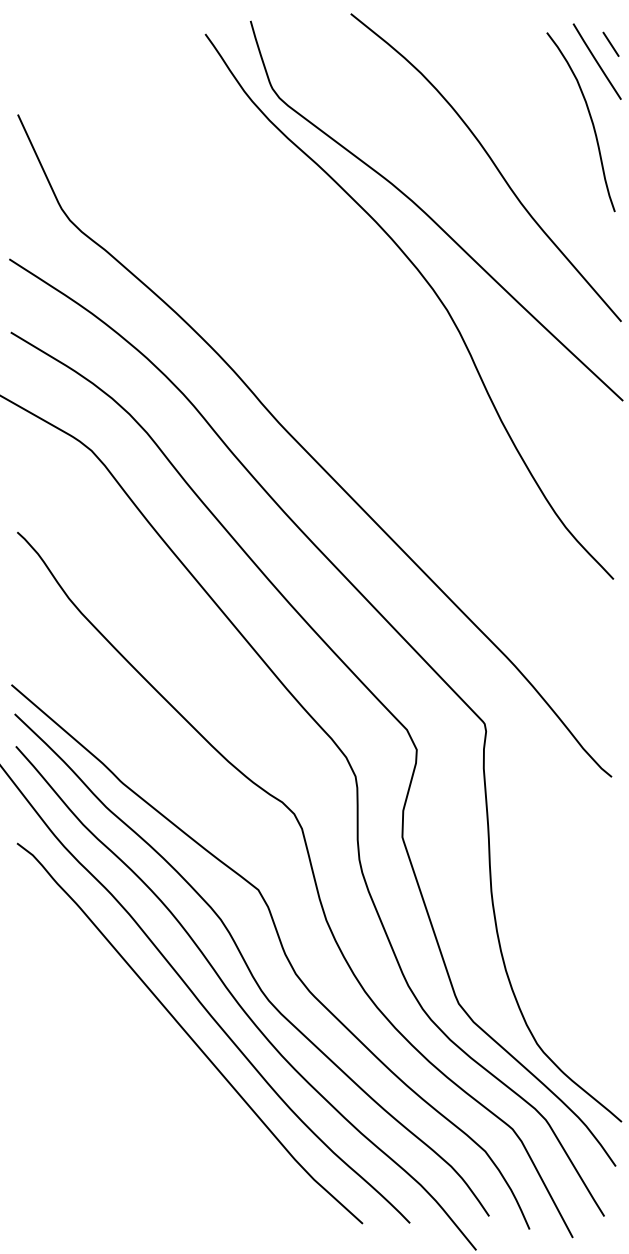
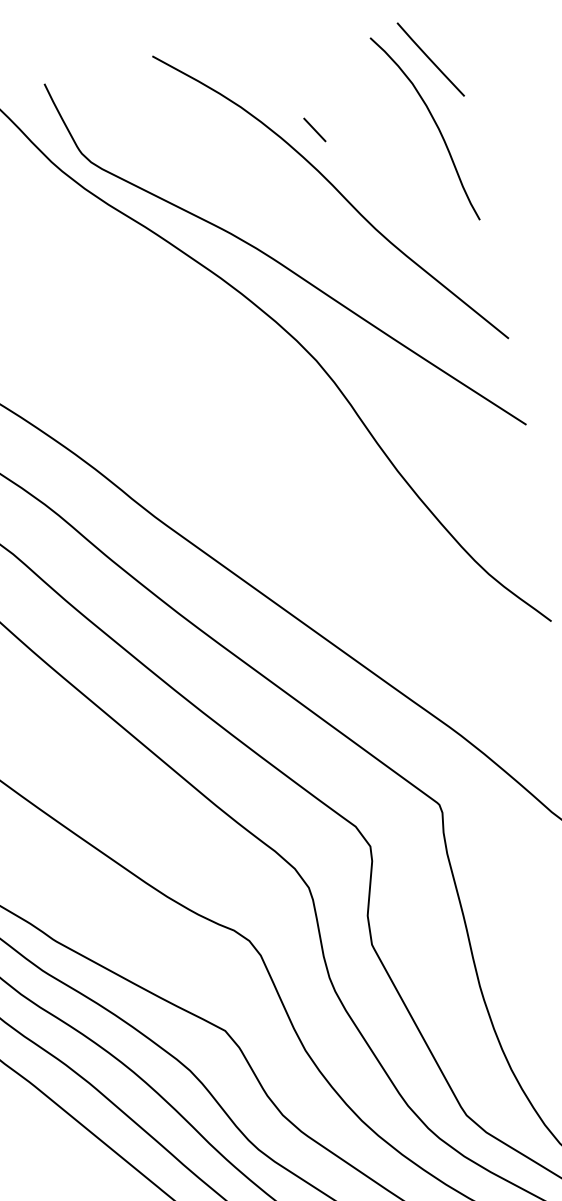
line: (610, 43) -> (314, 129), moved

